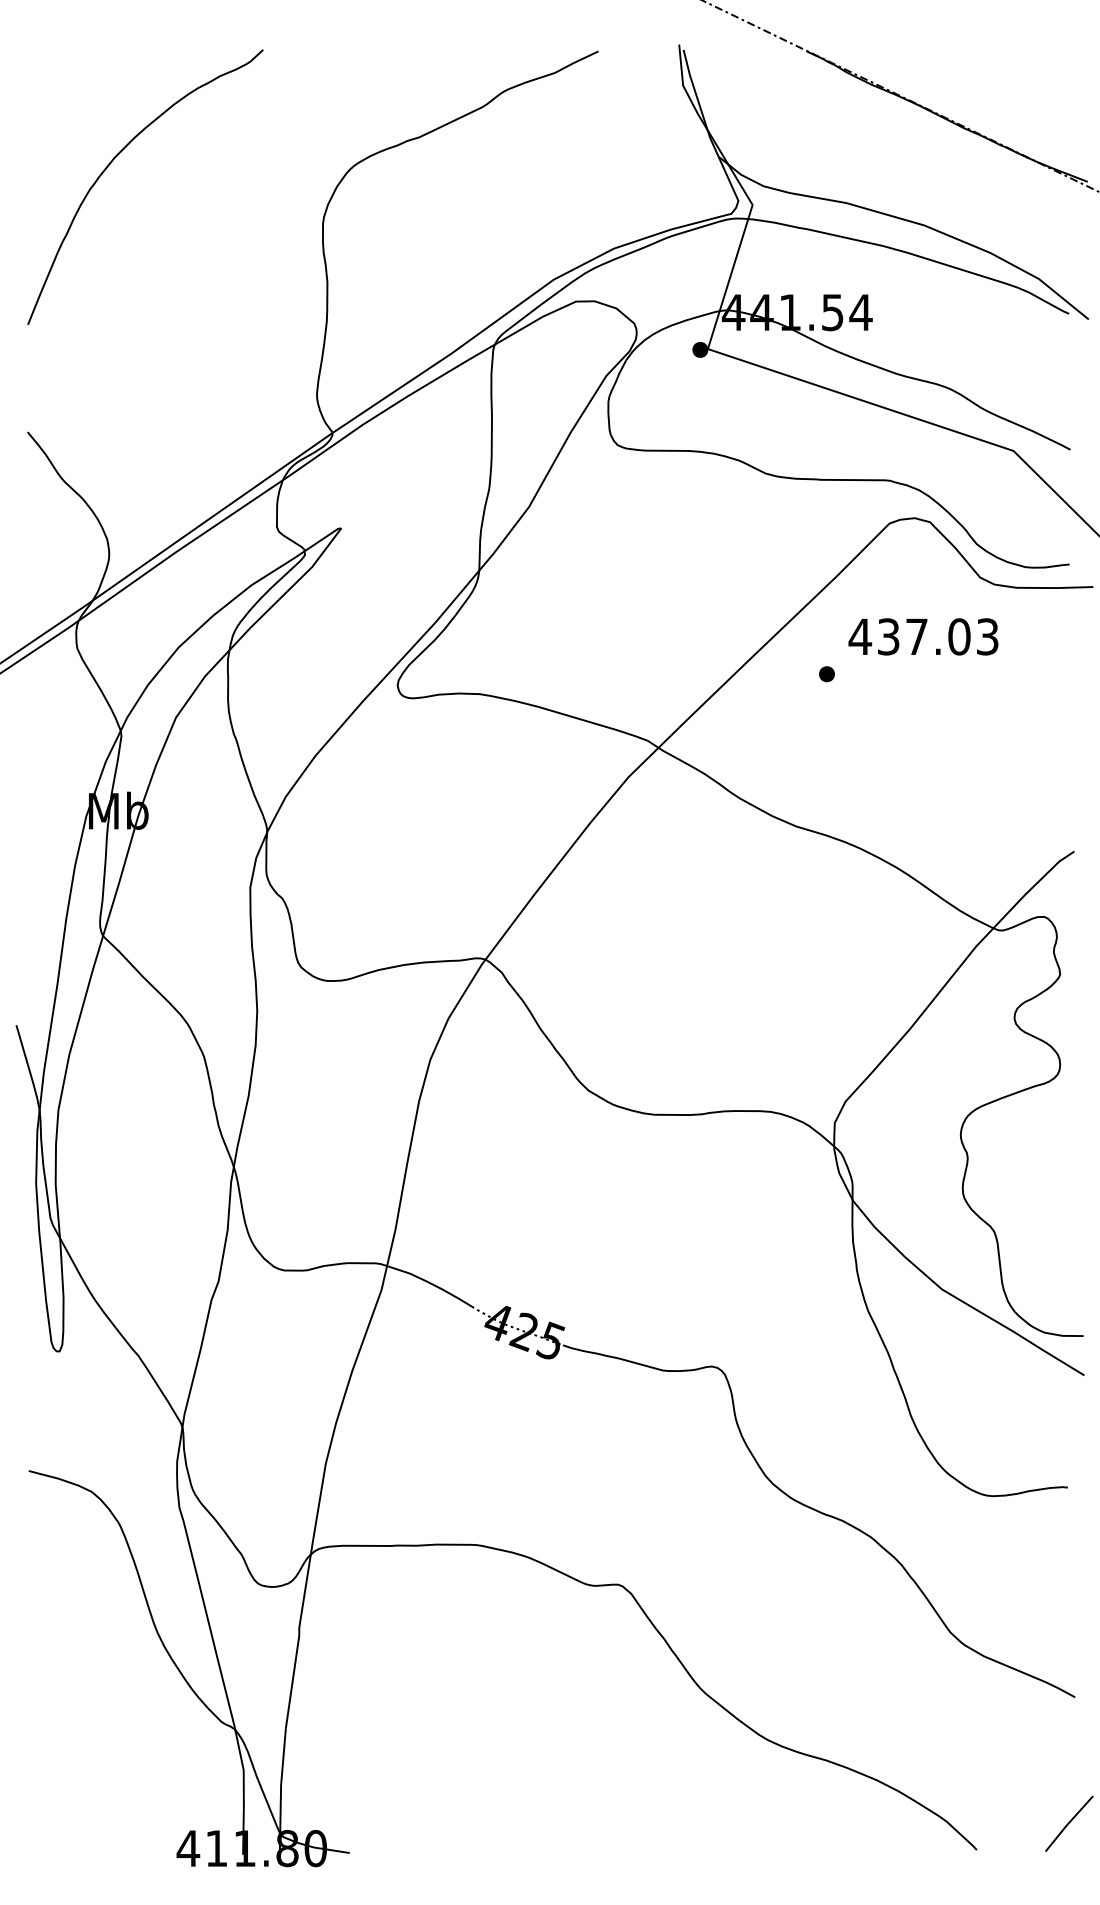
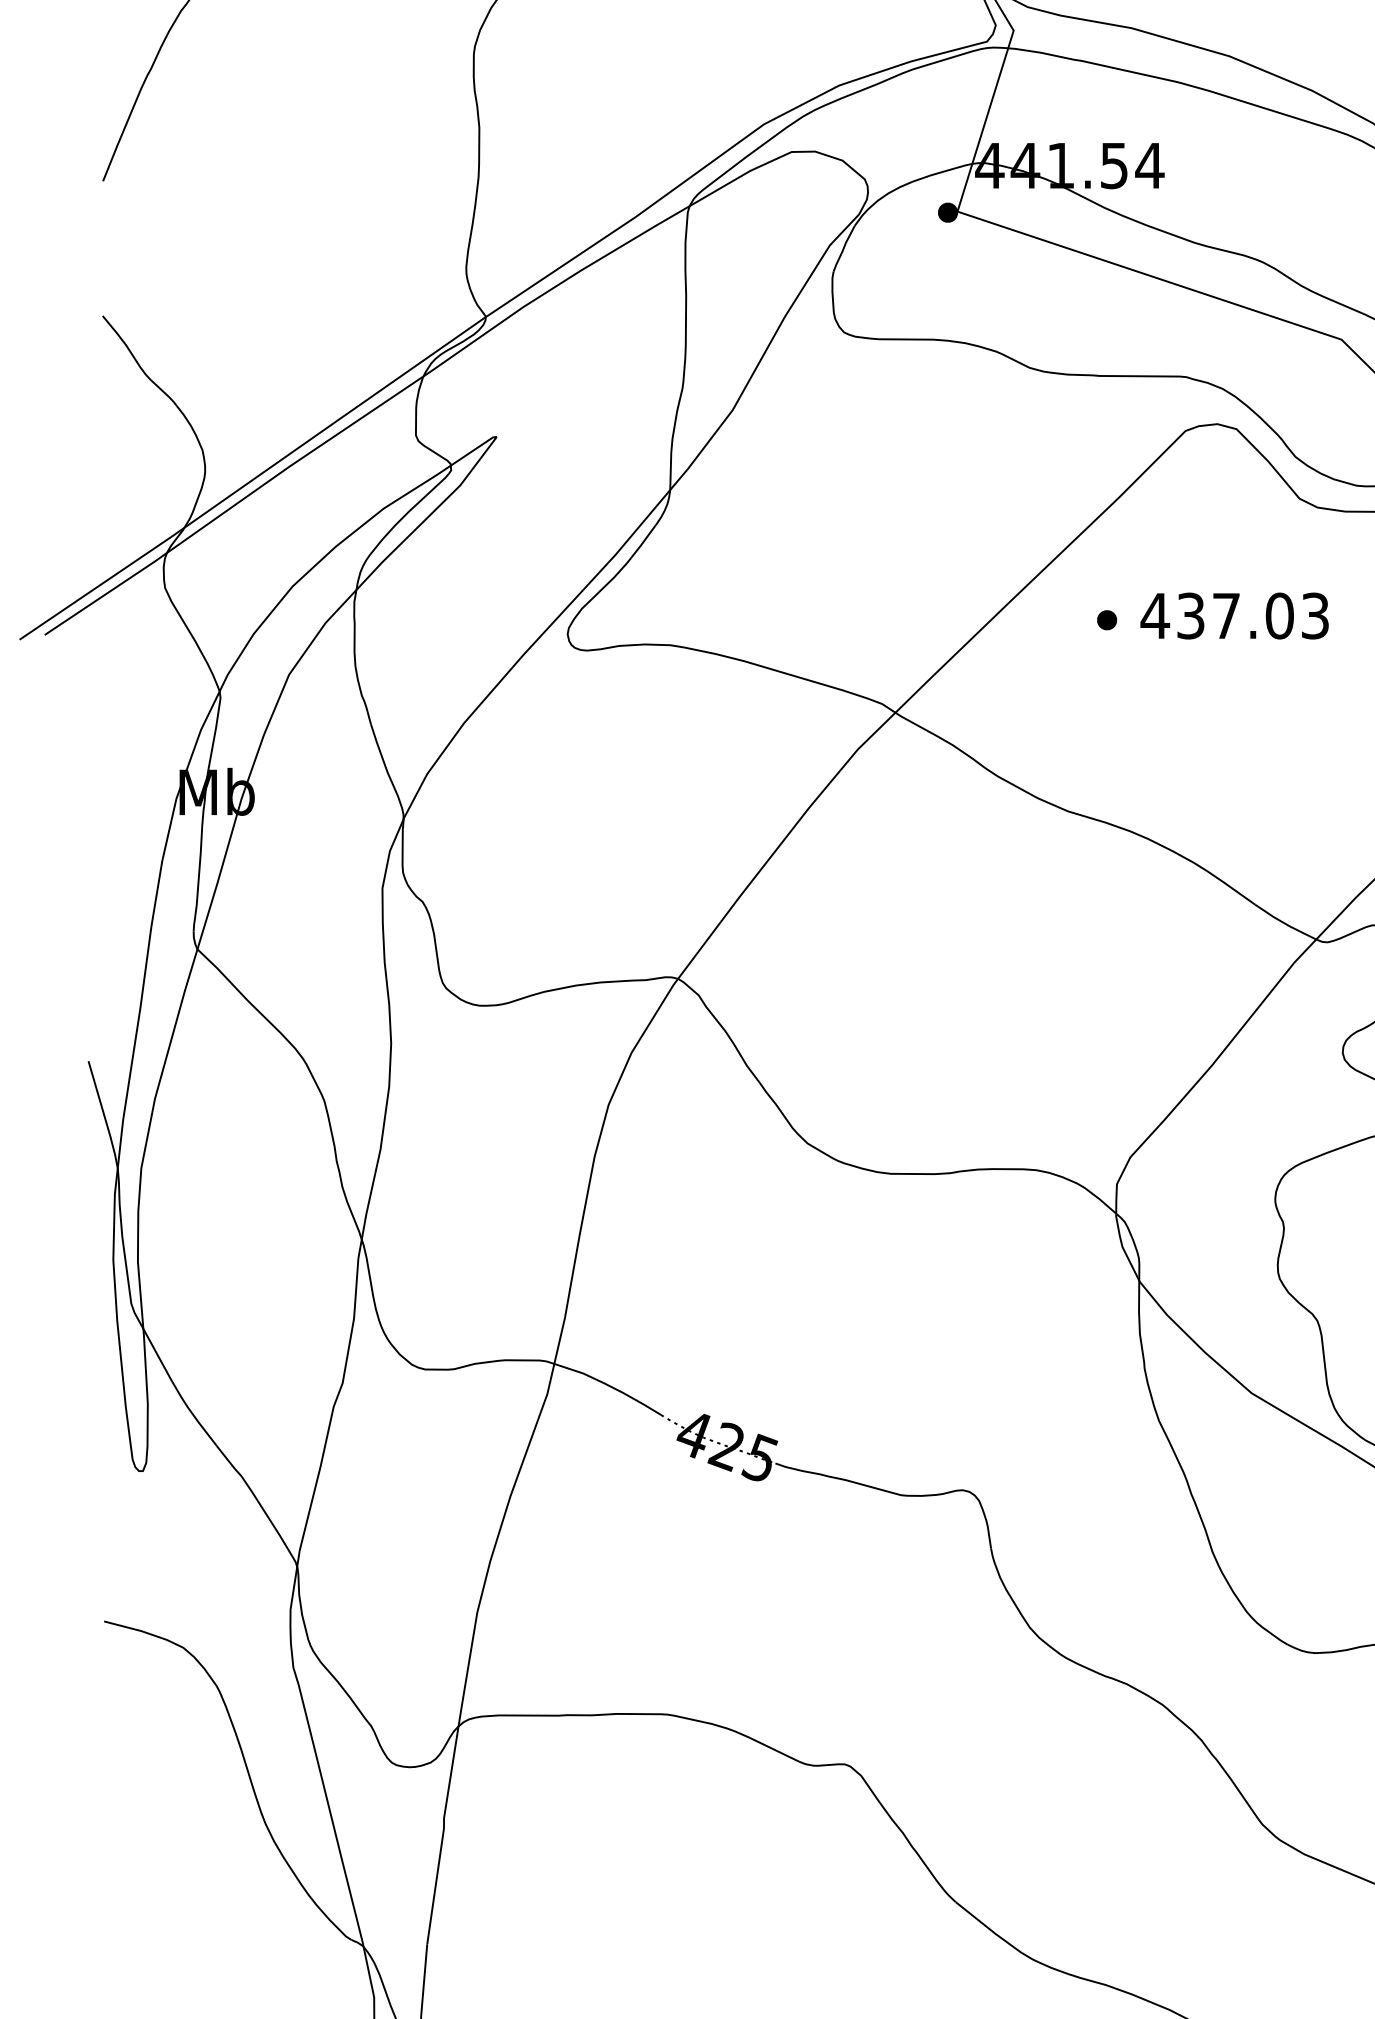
text: (923, 636) -> (1234, 615), moved

